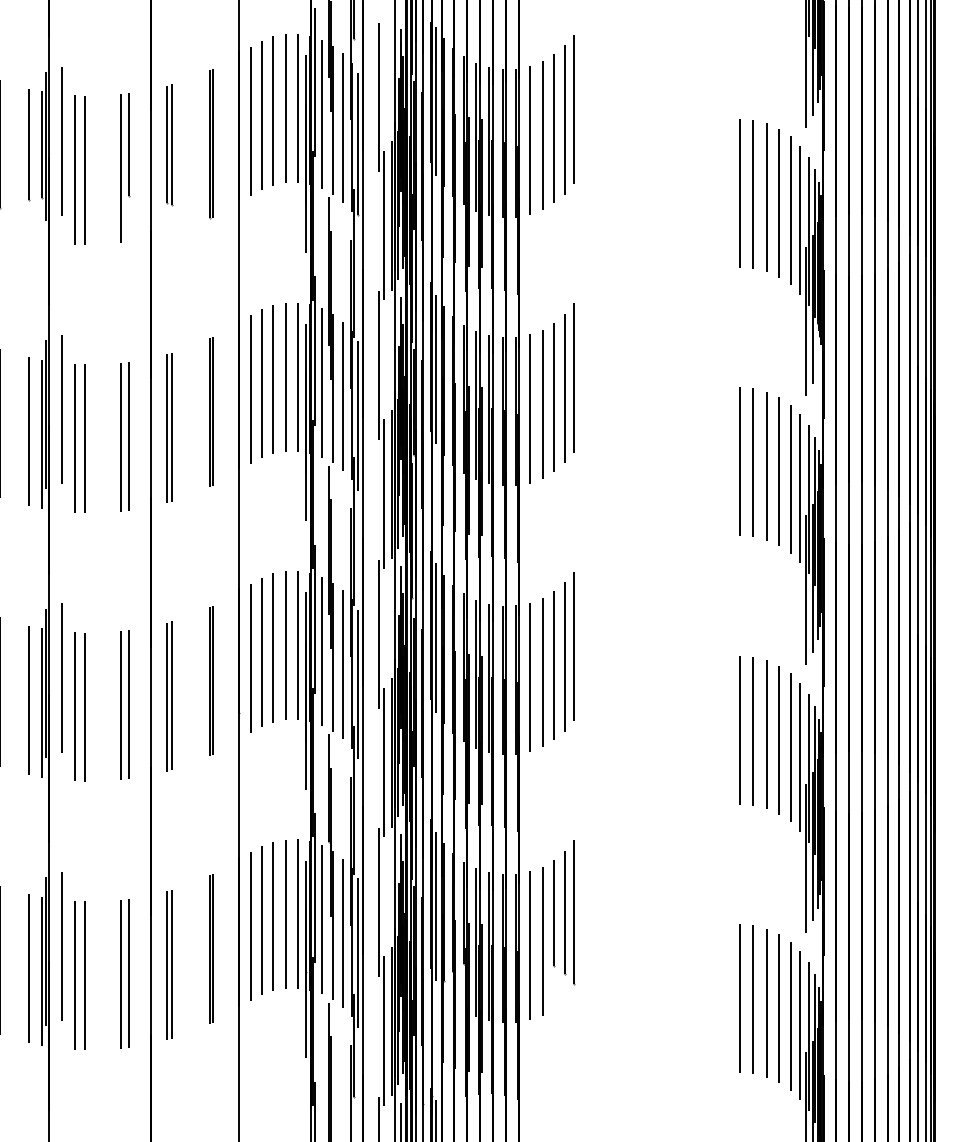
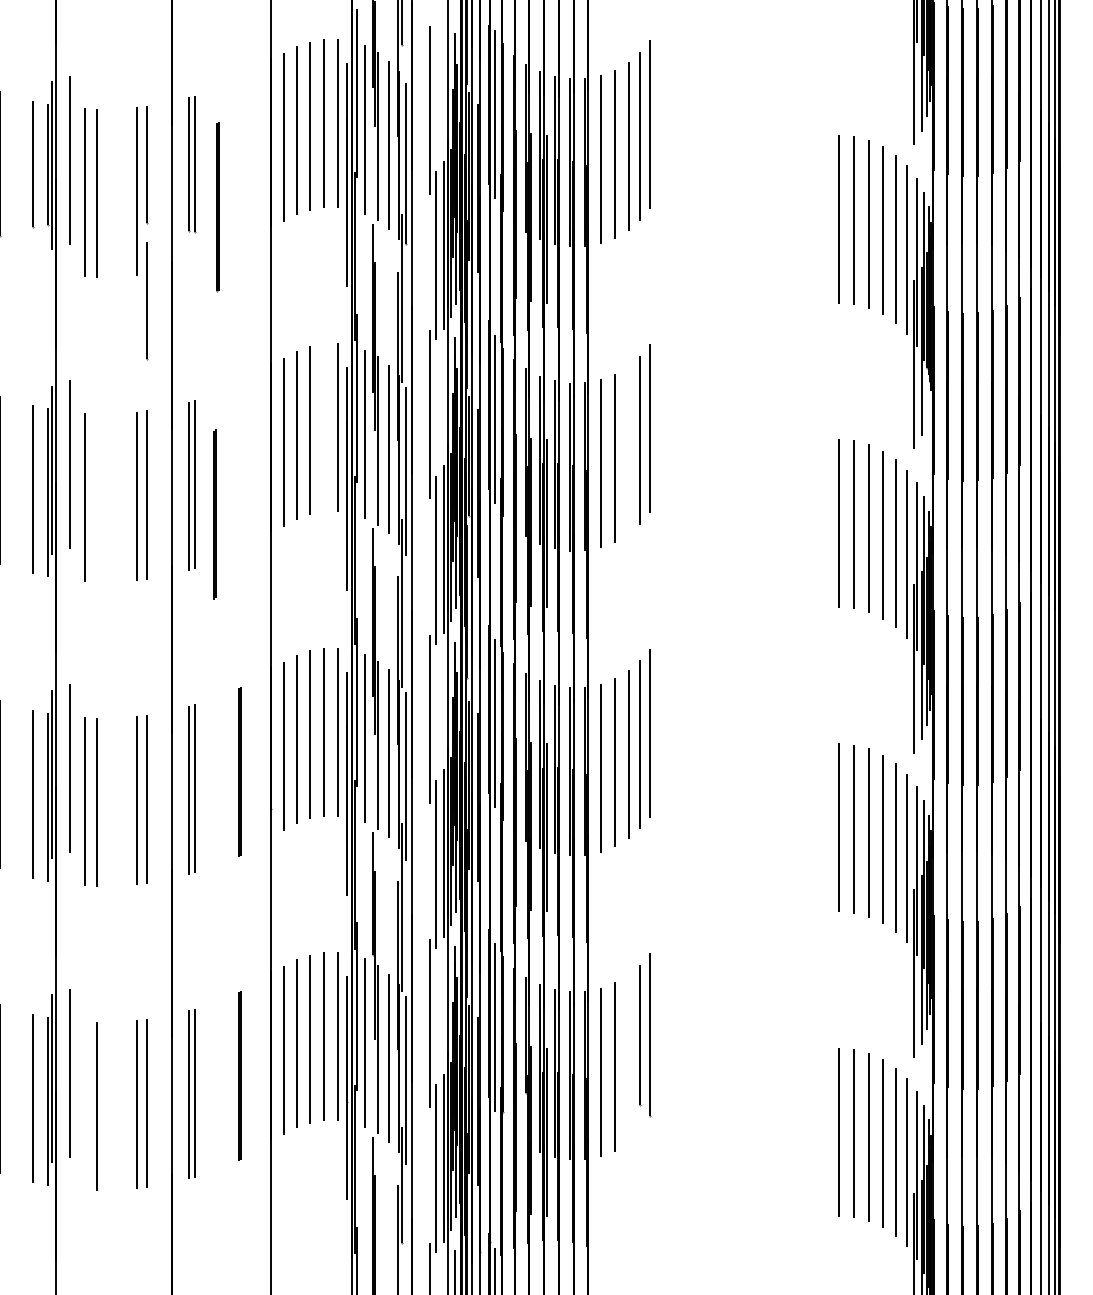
line: (211, 144) -> (217, 207), moved
line: (130, 265) -> (147, 301), added
line: (285, 376) -> (323, 427), removed
line: (554, 397) -> (628, 450), removed
line: (211, 412) -> (214, 514), moved
line: (85, 438) -> (96, 497), removed
line: (555, 913) -> (629, 1035), removed
line: (74, 975) -> (84, 1105), removed

